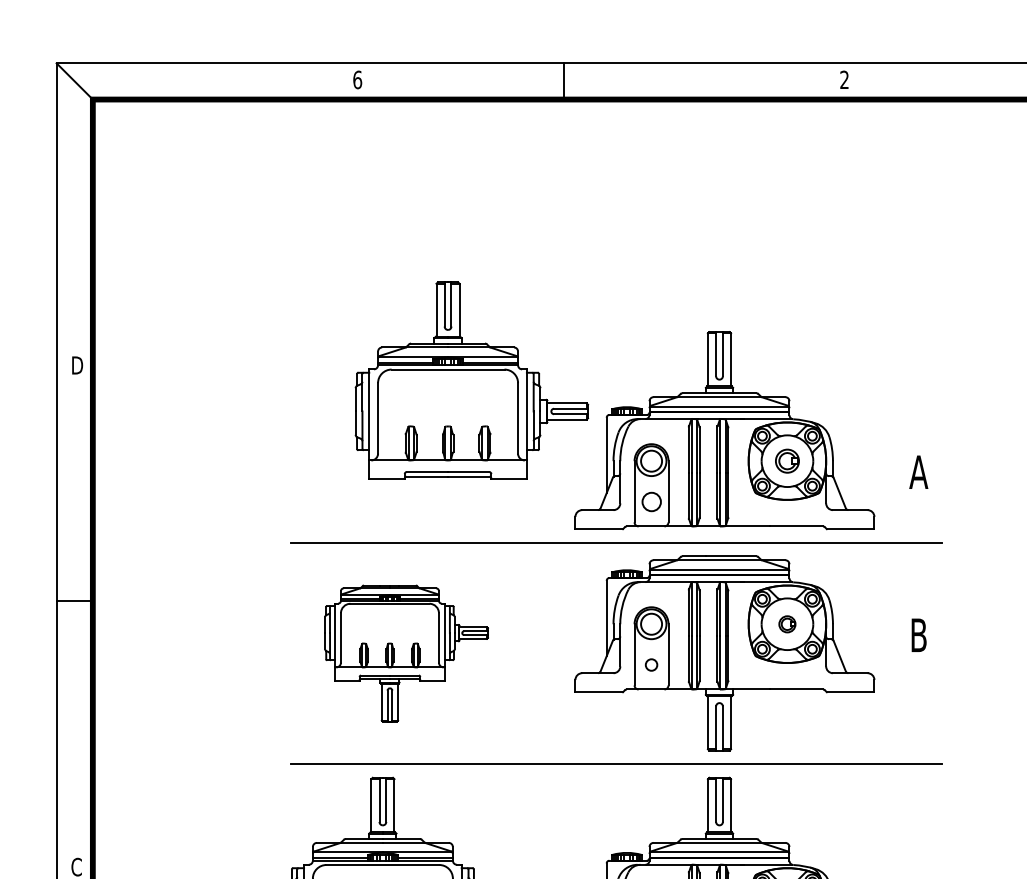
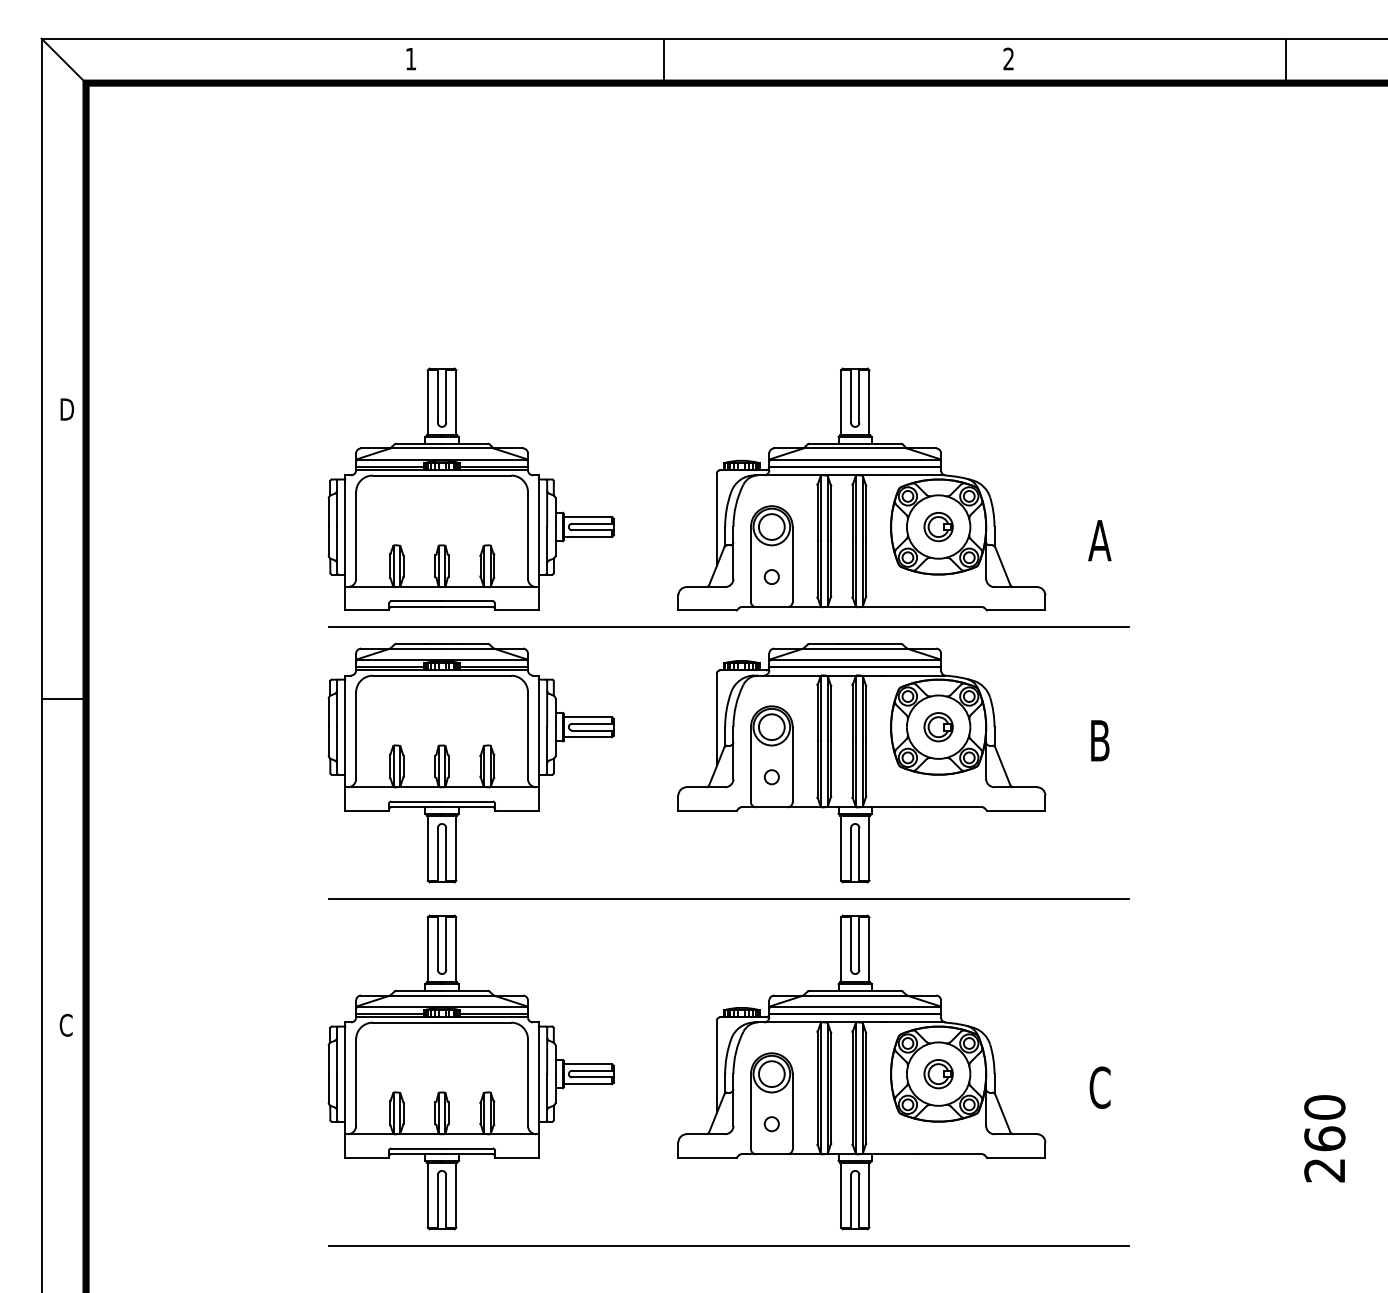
text: (357, 79) -> (410, 58), 6 -> 1
part: (471, 380) -> (470, 488), moved
circle: (651, 501) -> (771, 576), size x0.62
part: (787, 624) -> (938, 727), size x1.43
part: (406, 653) -> (470, 763), size x1.43

